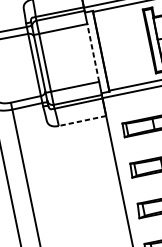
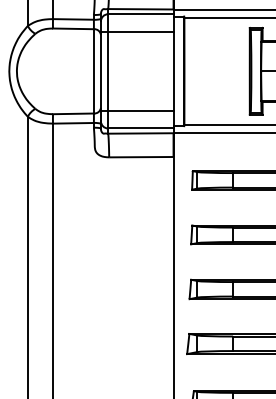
line: (93, 52) -> (173, 70), dashed -> solid
line: (81, 121) -> (140, 157), dashed -> solid

